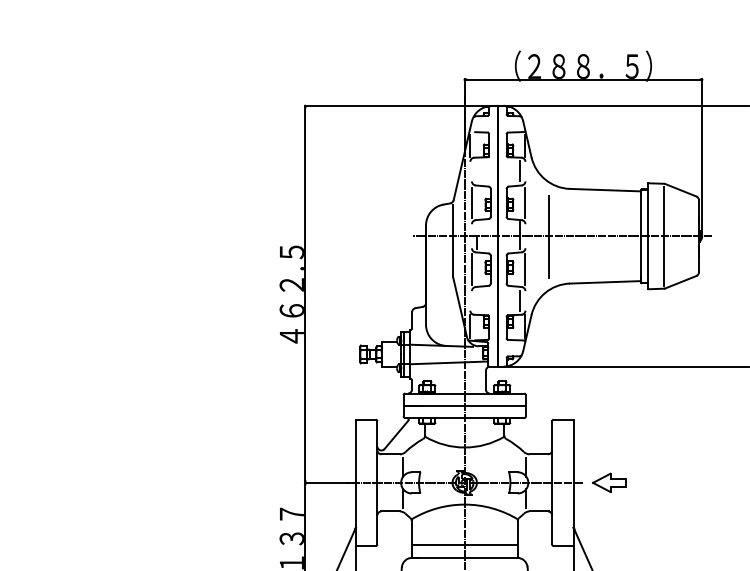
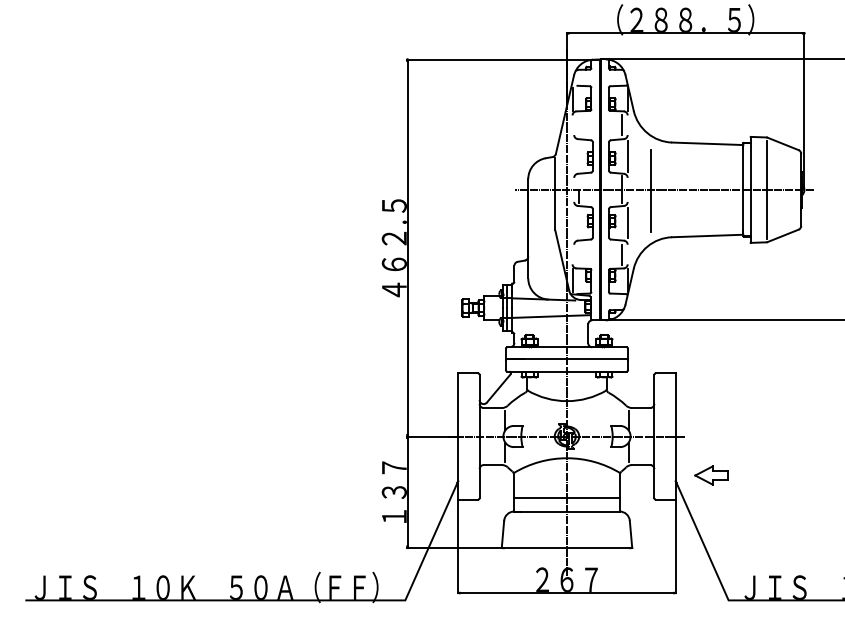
line: (472, 202) -> (574, 156), removed
line: (472, 268) -> (574, 222), removed
part: (609, 482) -> (711, 475), moved

